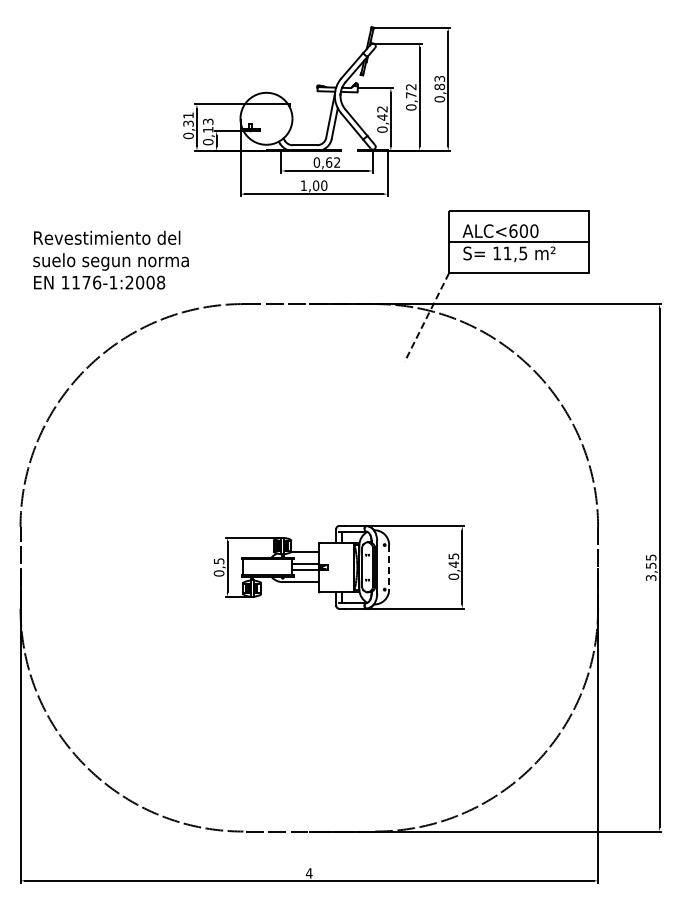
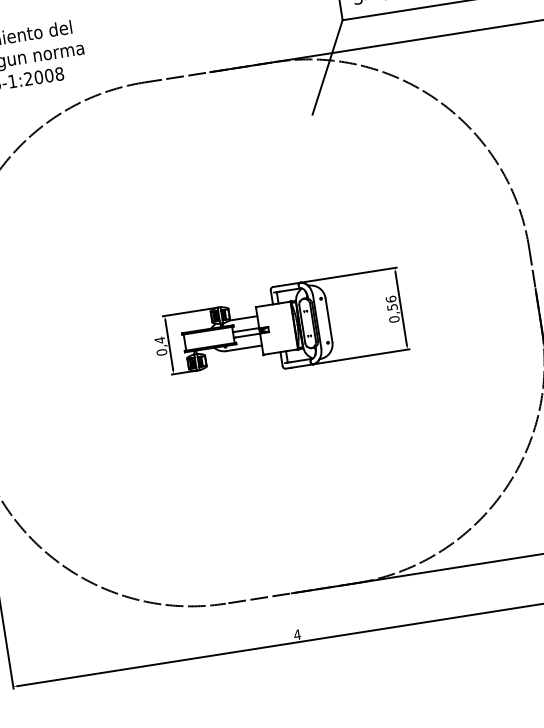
line: (426, 317) -> (327, 67), dashed -> solid
text: (219, 560) -> (160, 339), 0,5 -> 0,4
text: (453, 560) -> (391, 303), 0,45 -> 0,56
line: (389, 567) -> (329, 320), dashed -> solid

